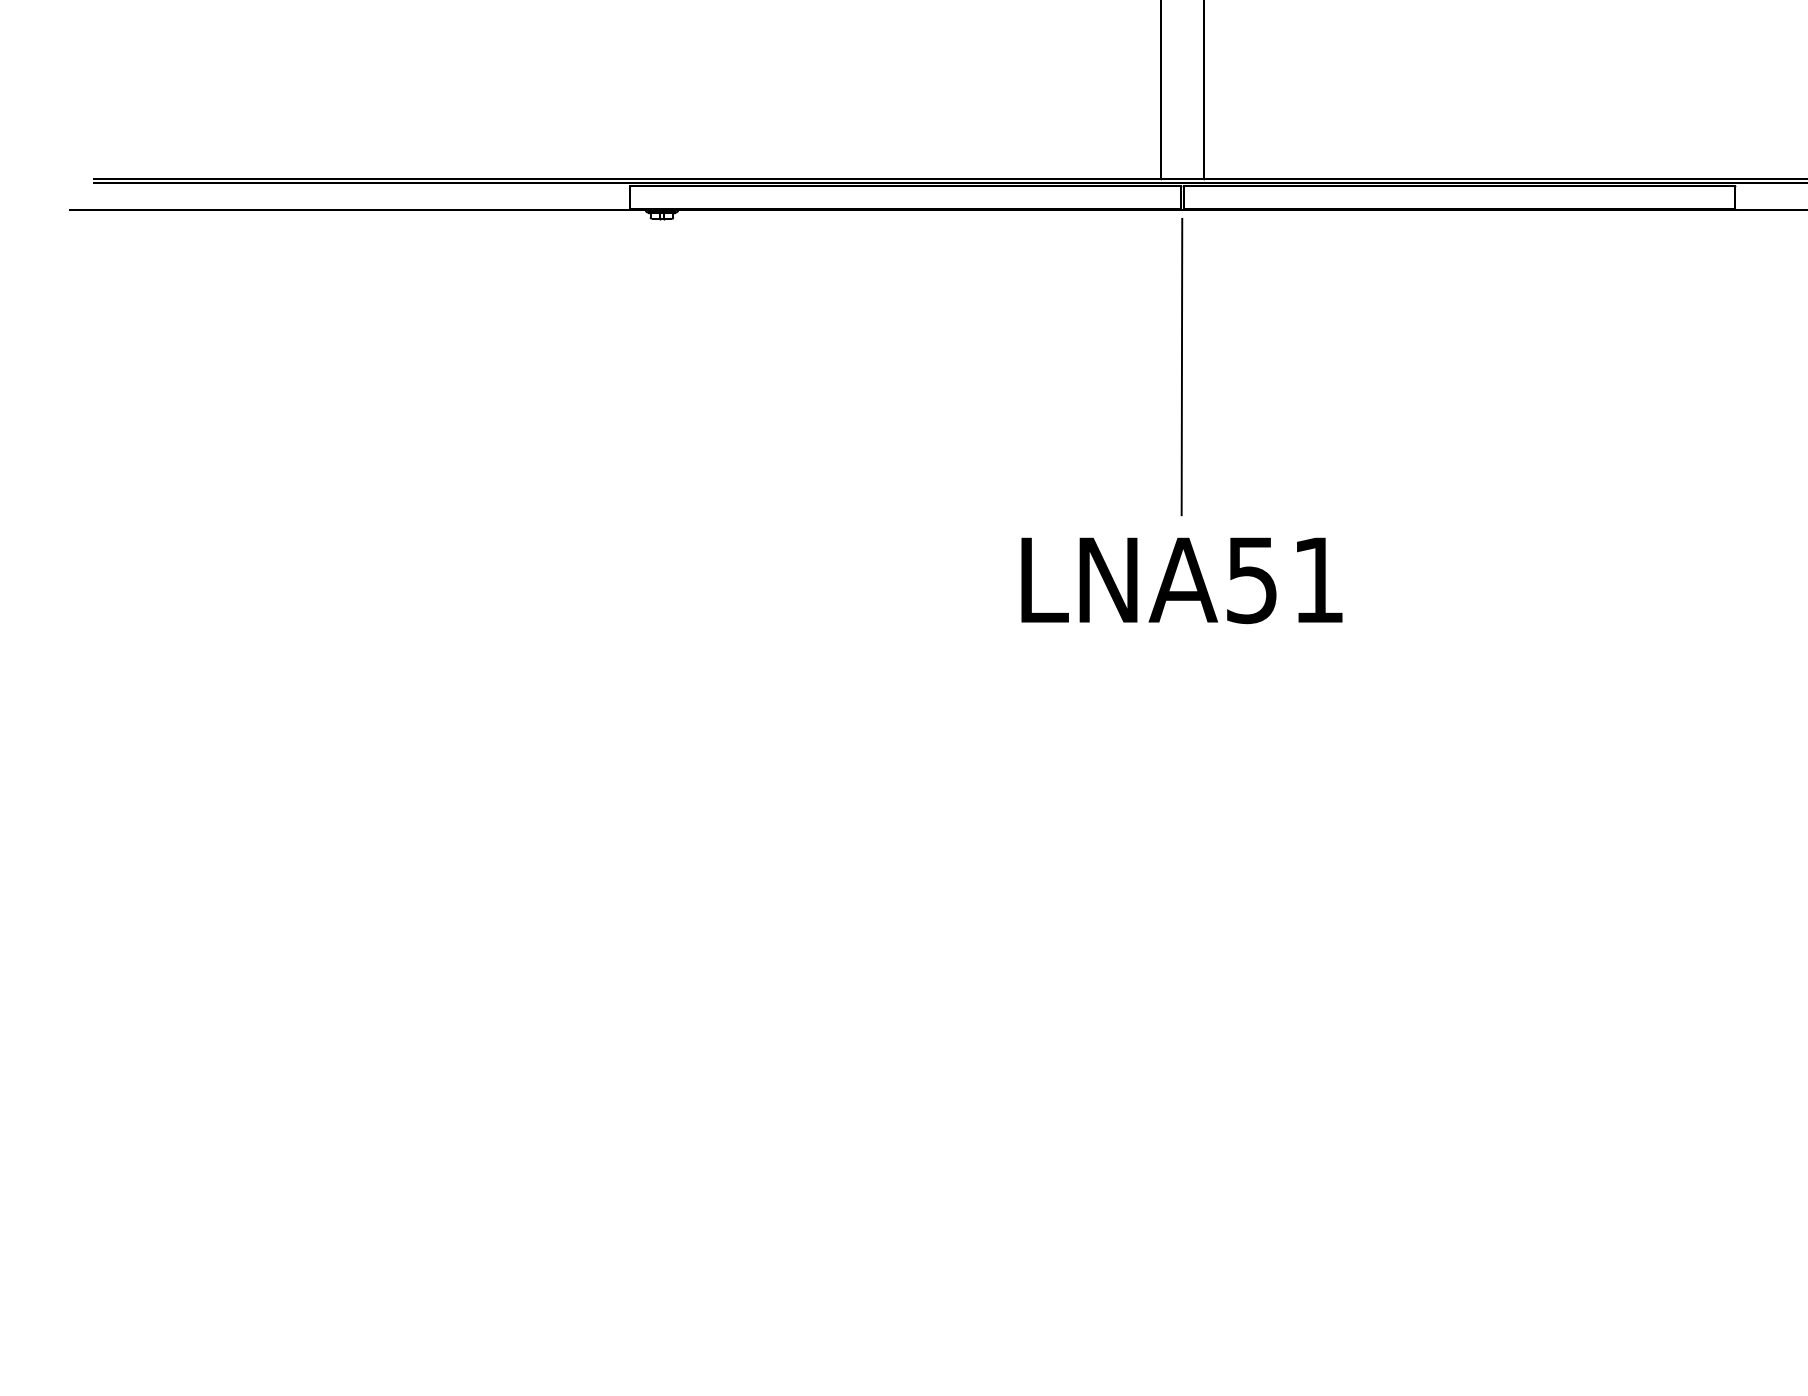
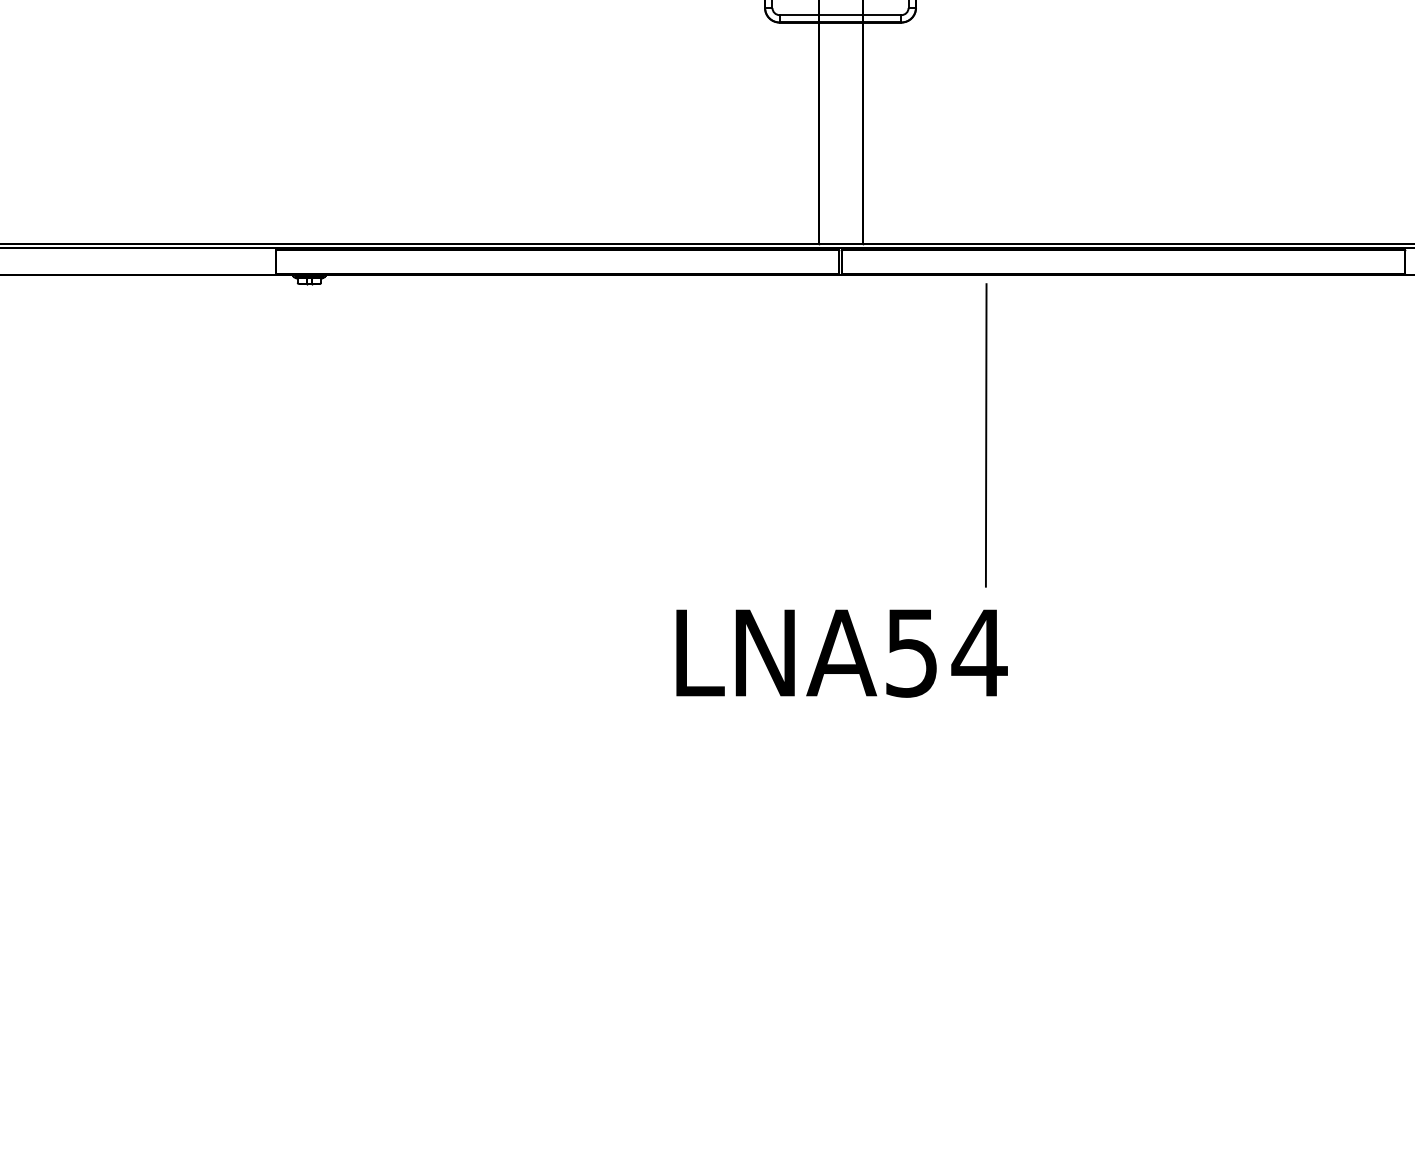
line: (1181, 367) -> (985, 435), moved
text: (1318, 579) -> (979, 652), LNA51 -> LNA54

